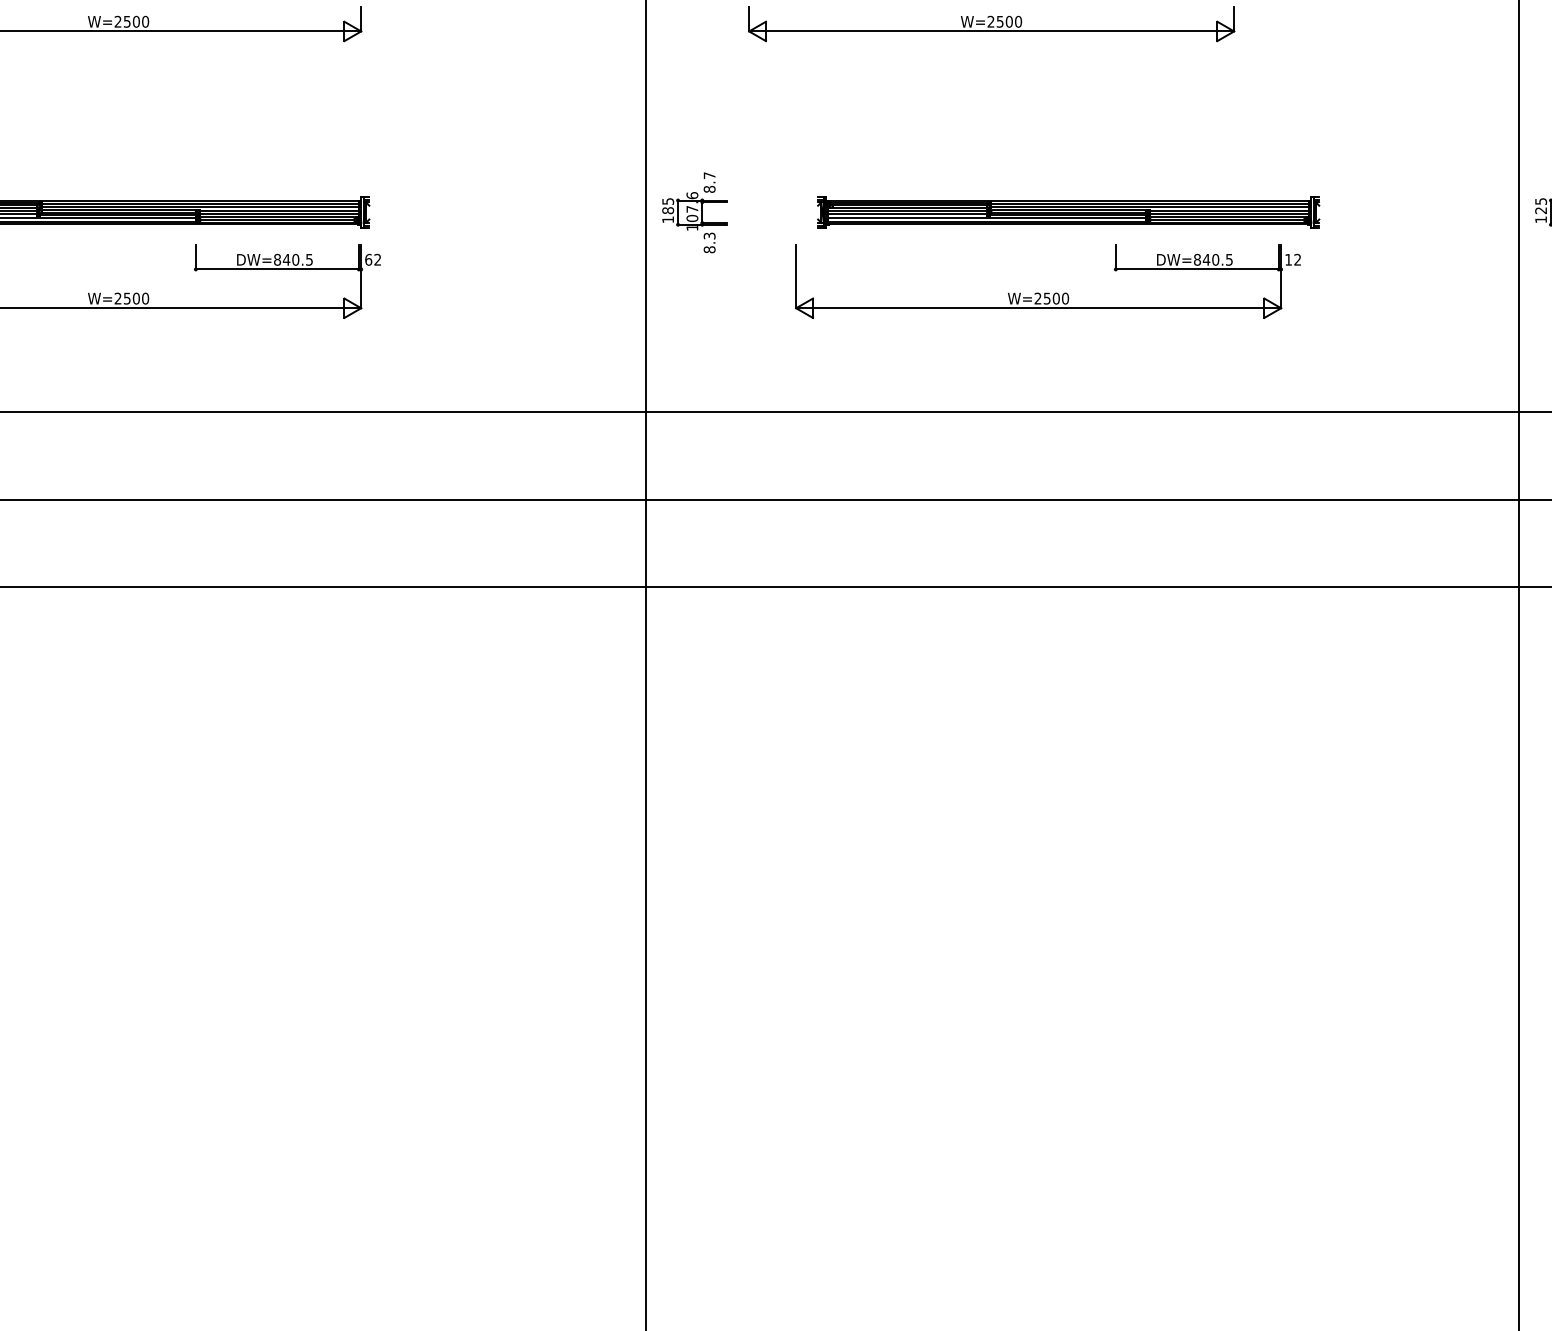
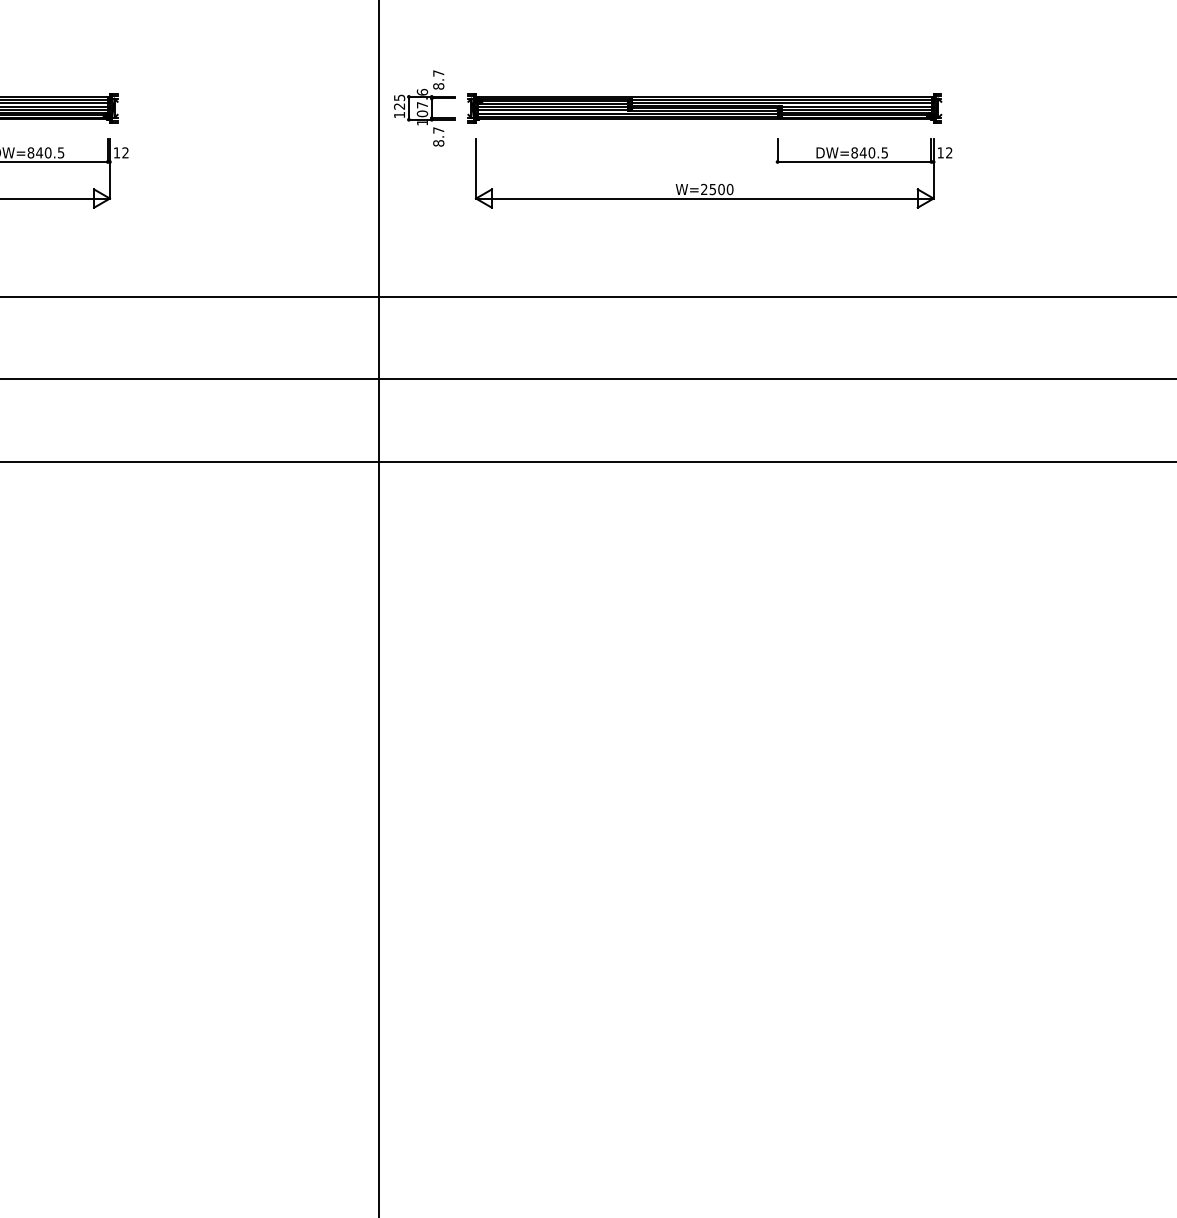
text: (668, 210) -> (399, 106), 185 -> 125
part: (1068, 212) -> (704, 108), moved
text: (709, 235) -> (438, 129), 8.3 -> 8.7
text: (368, 259) -> (116, 152), 62 -> 12
part: (1047, 292) -> (713, 183), moved

